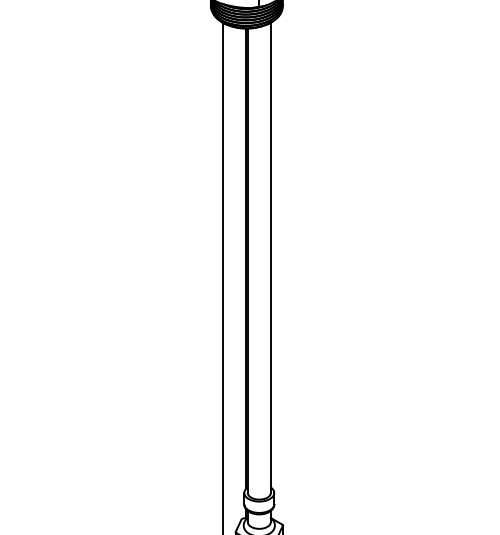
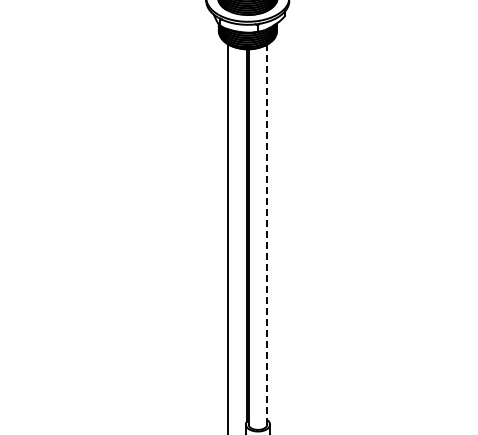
line: (271, 257) -> (267, 234), solid -> dashed

